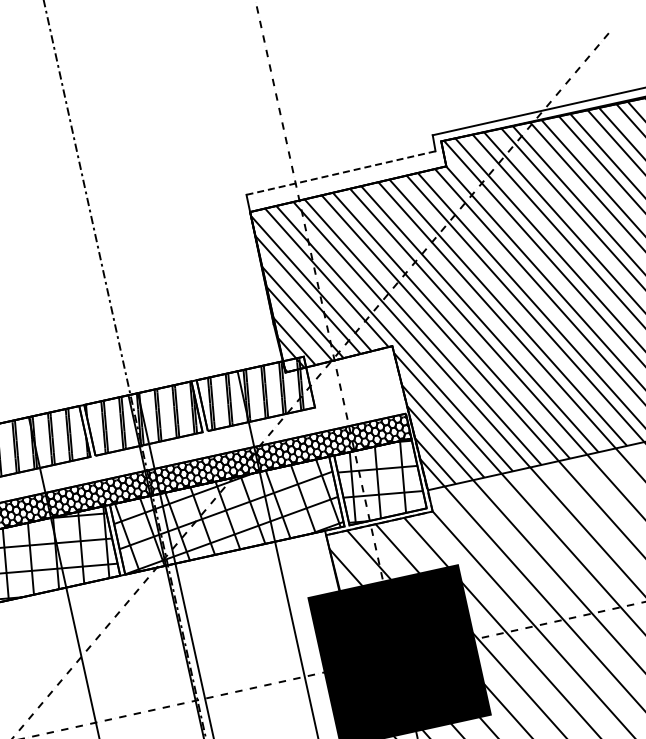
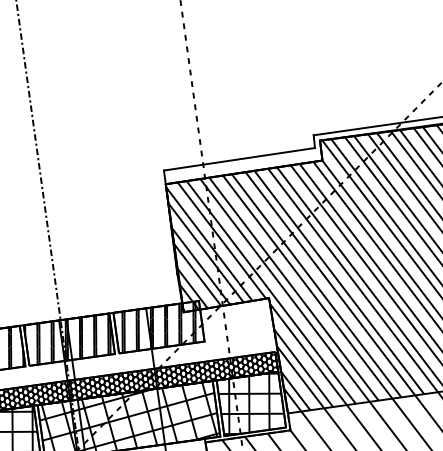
line: (340, 173) -> (239, 159), dashed -> solid

